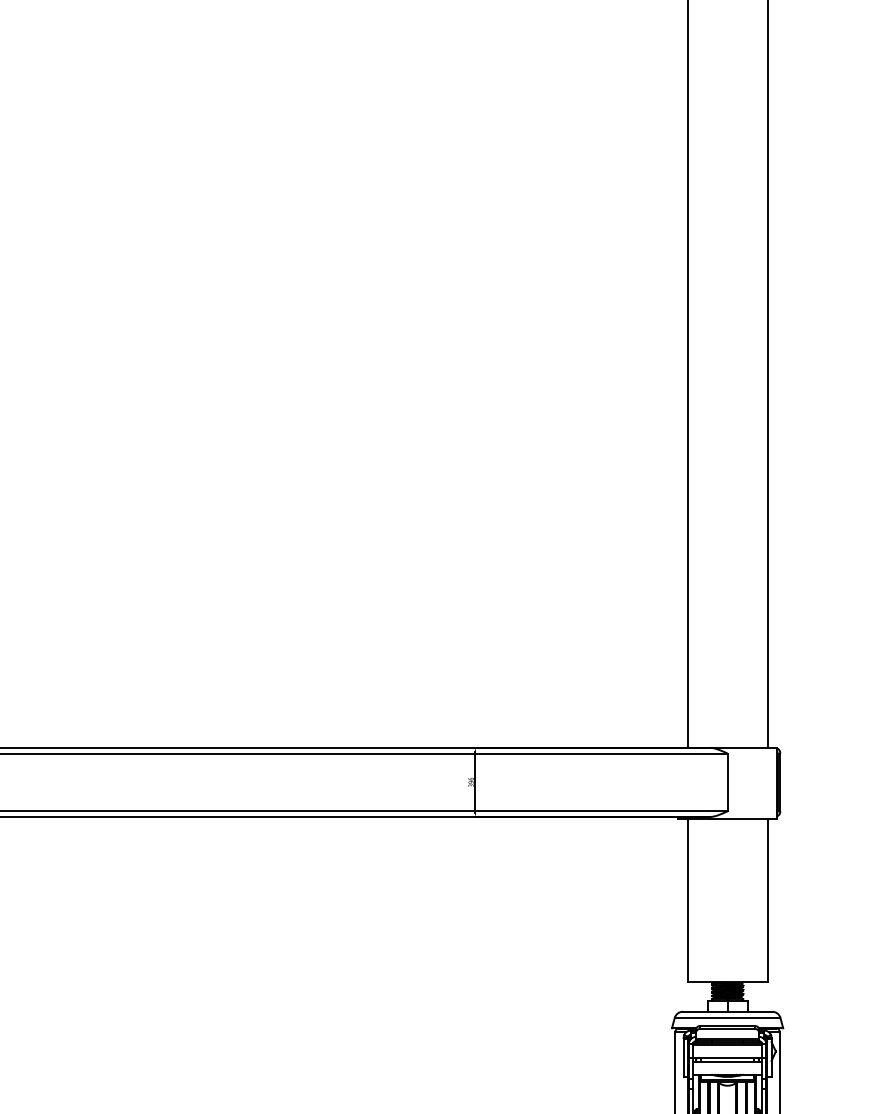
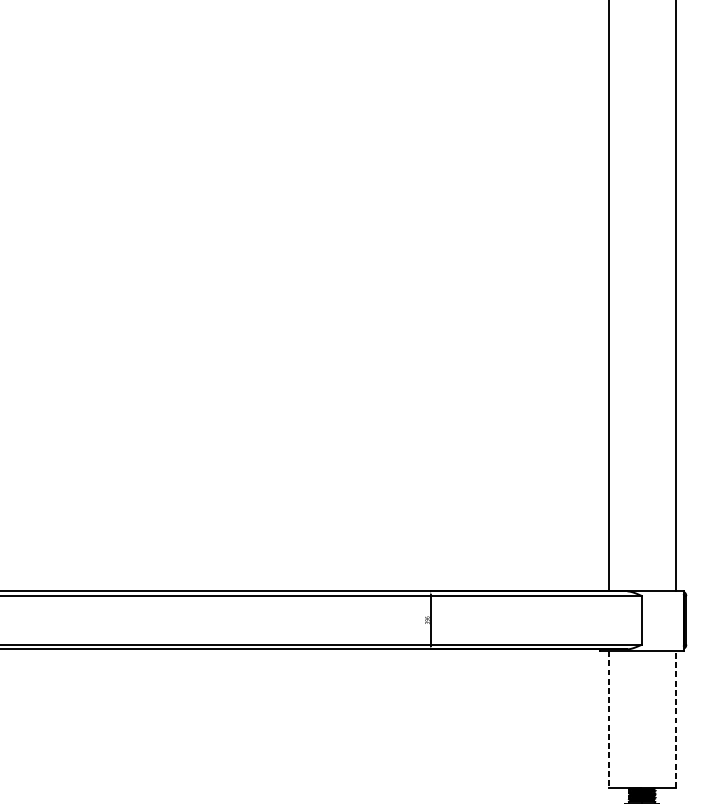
line: (687, 900) -> (608, 719), solid -> dashed
line: (767, 900) -> (675, 719), solid -> dashed

